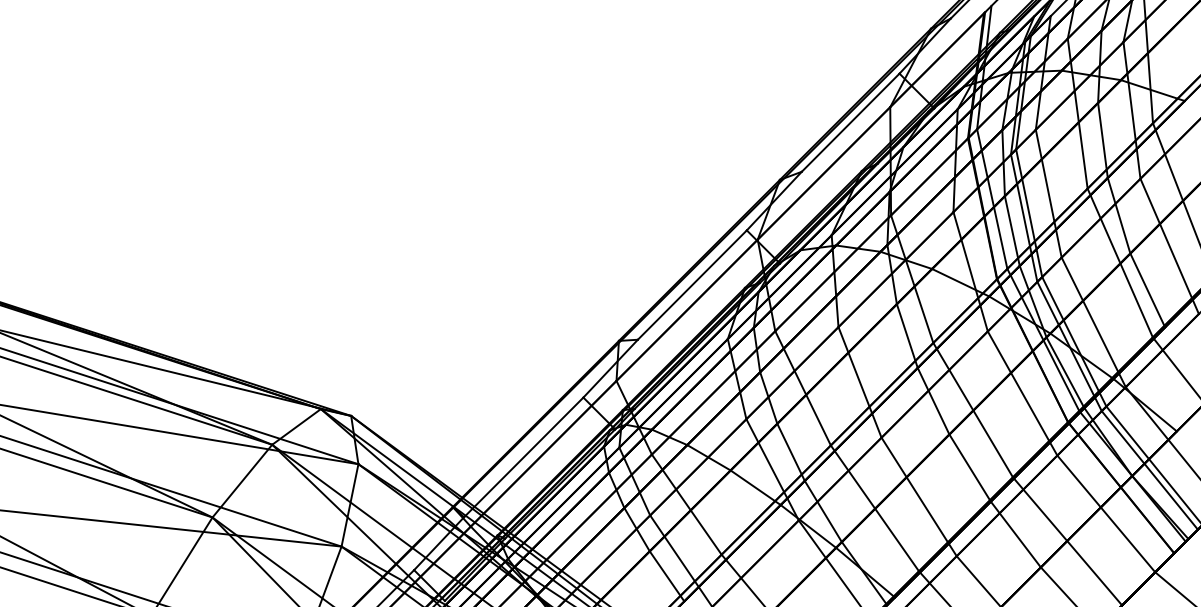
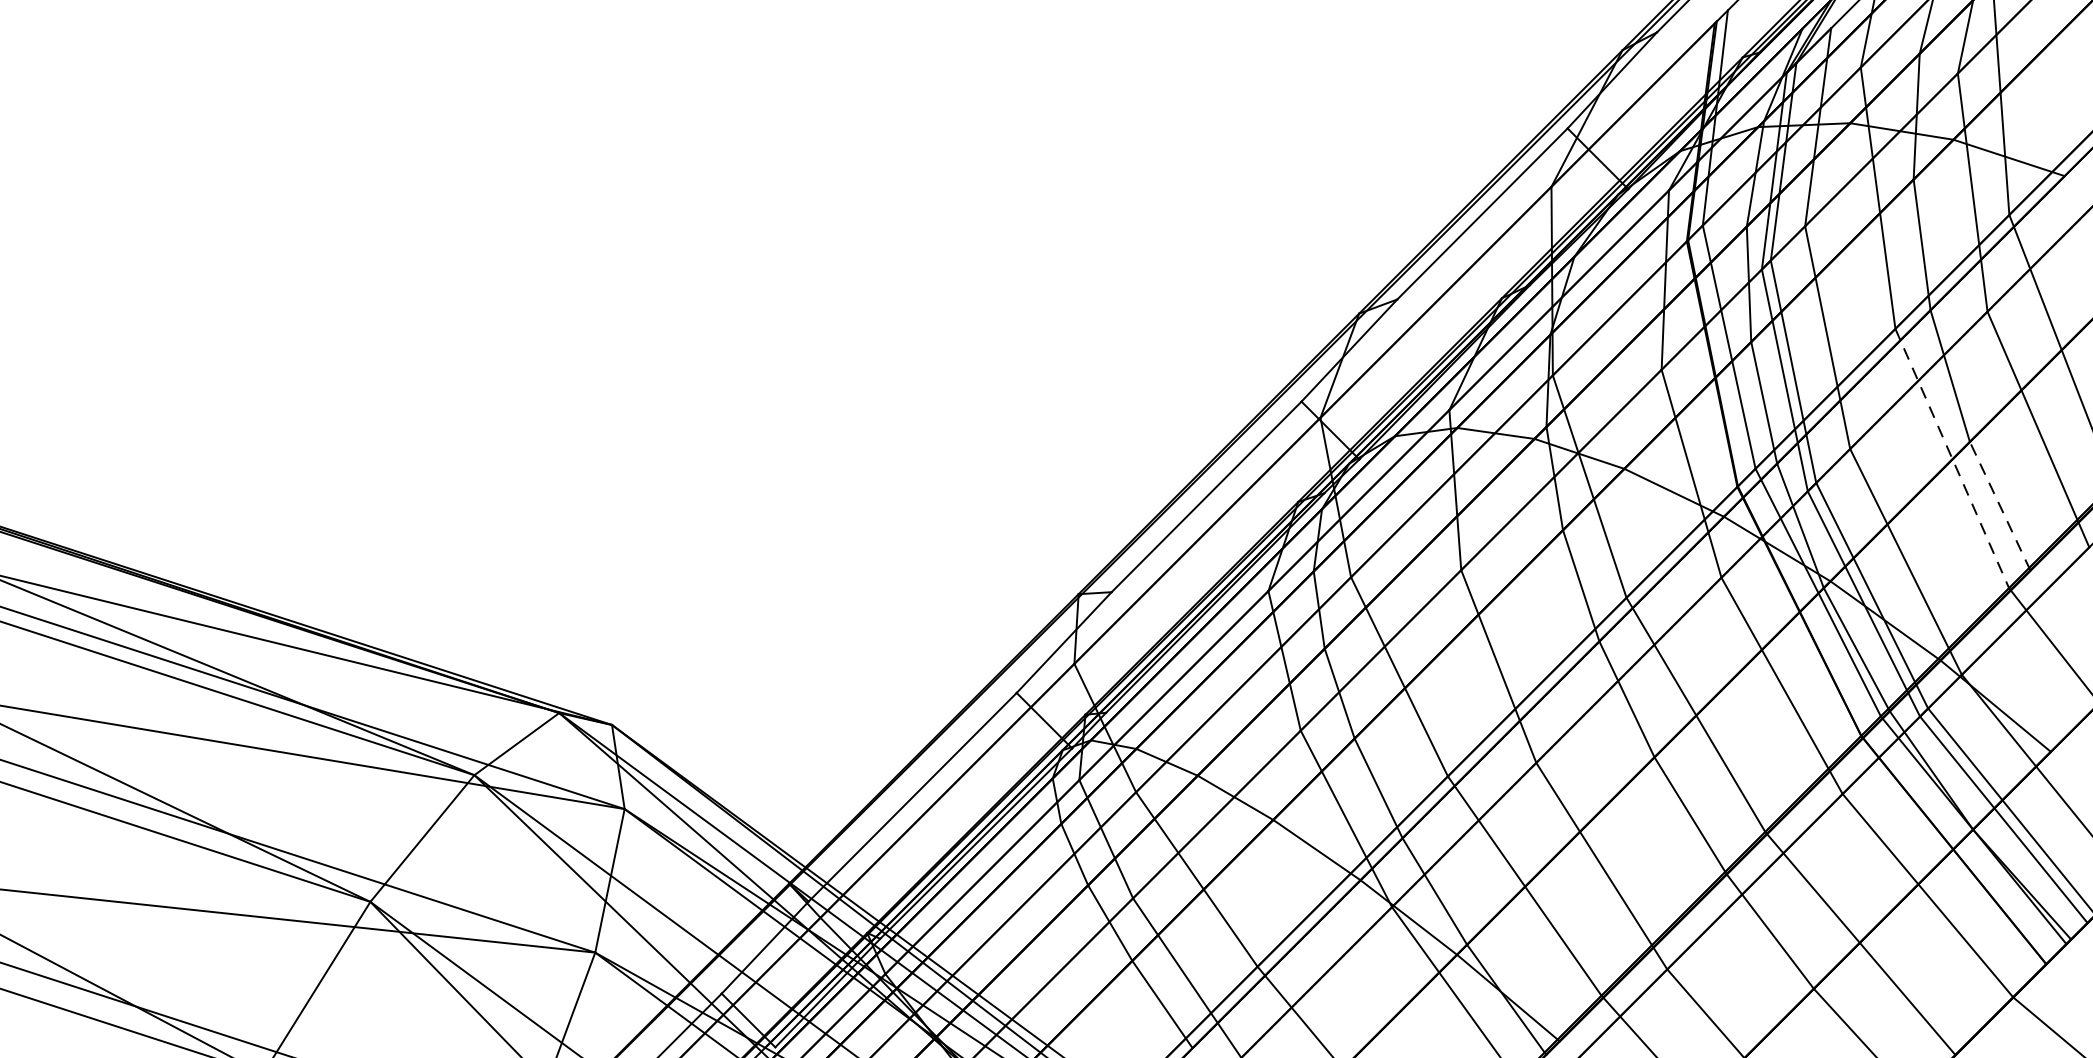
line: (1120, 263) -> (1952, 459), solid -> dashed
line: (1147, 290) -> (1999, 506), solid -> dashed

